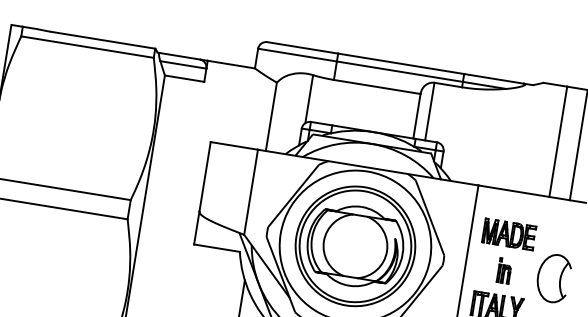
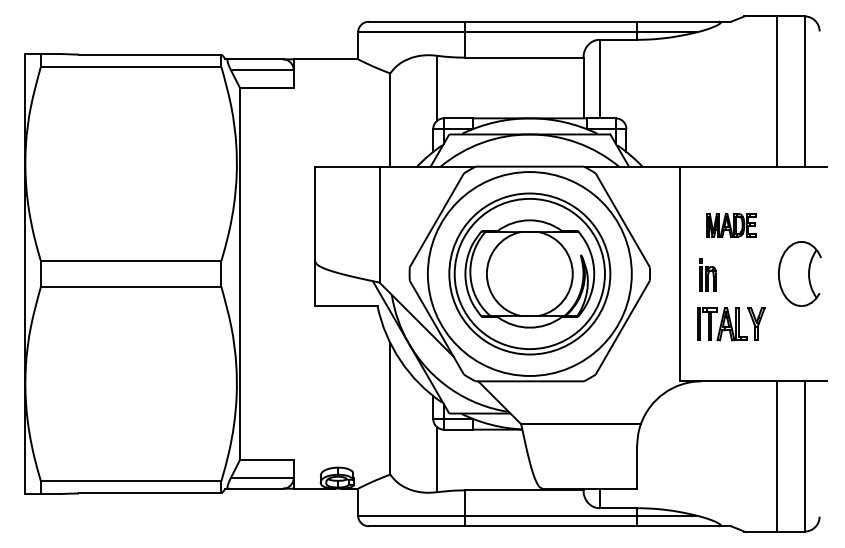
part: (509, 234) -> (731, 225), size x0.7
part: (504, 270) -> (707, 274), moved

